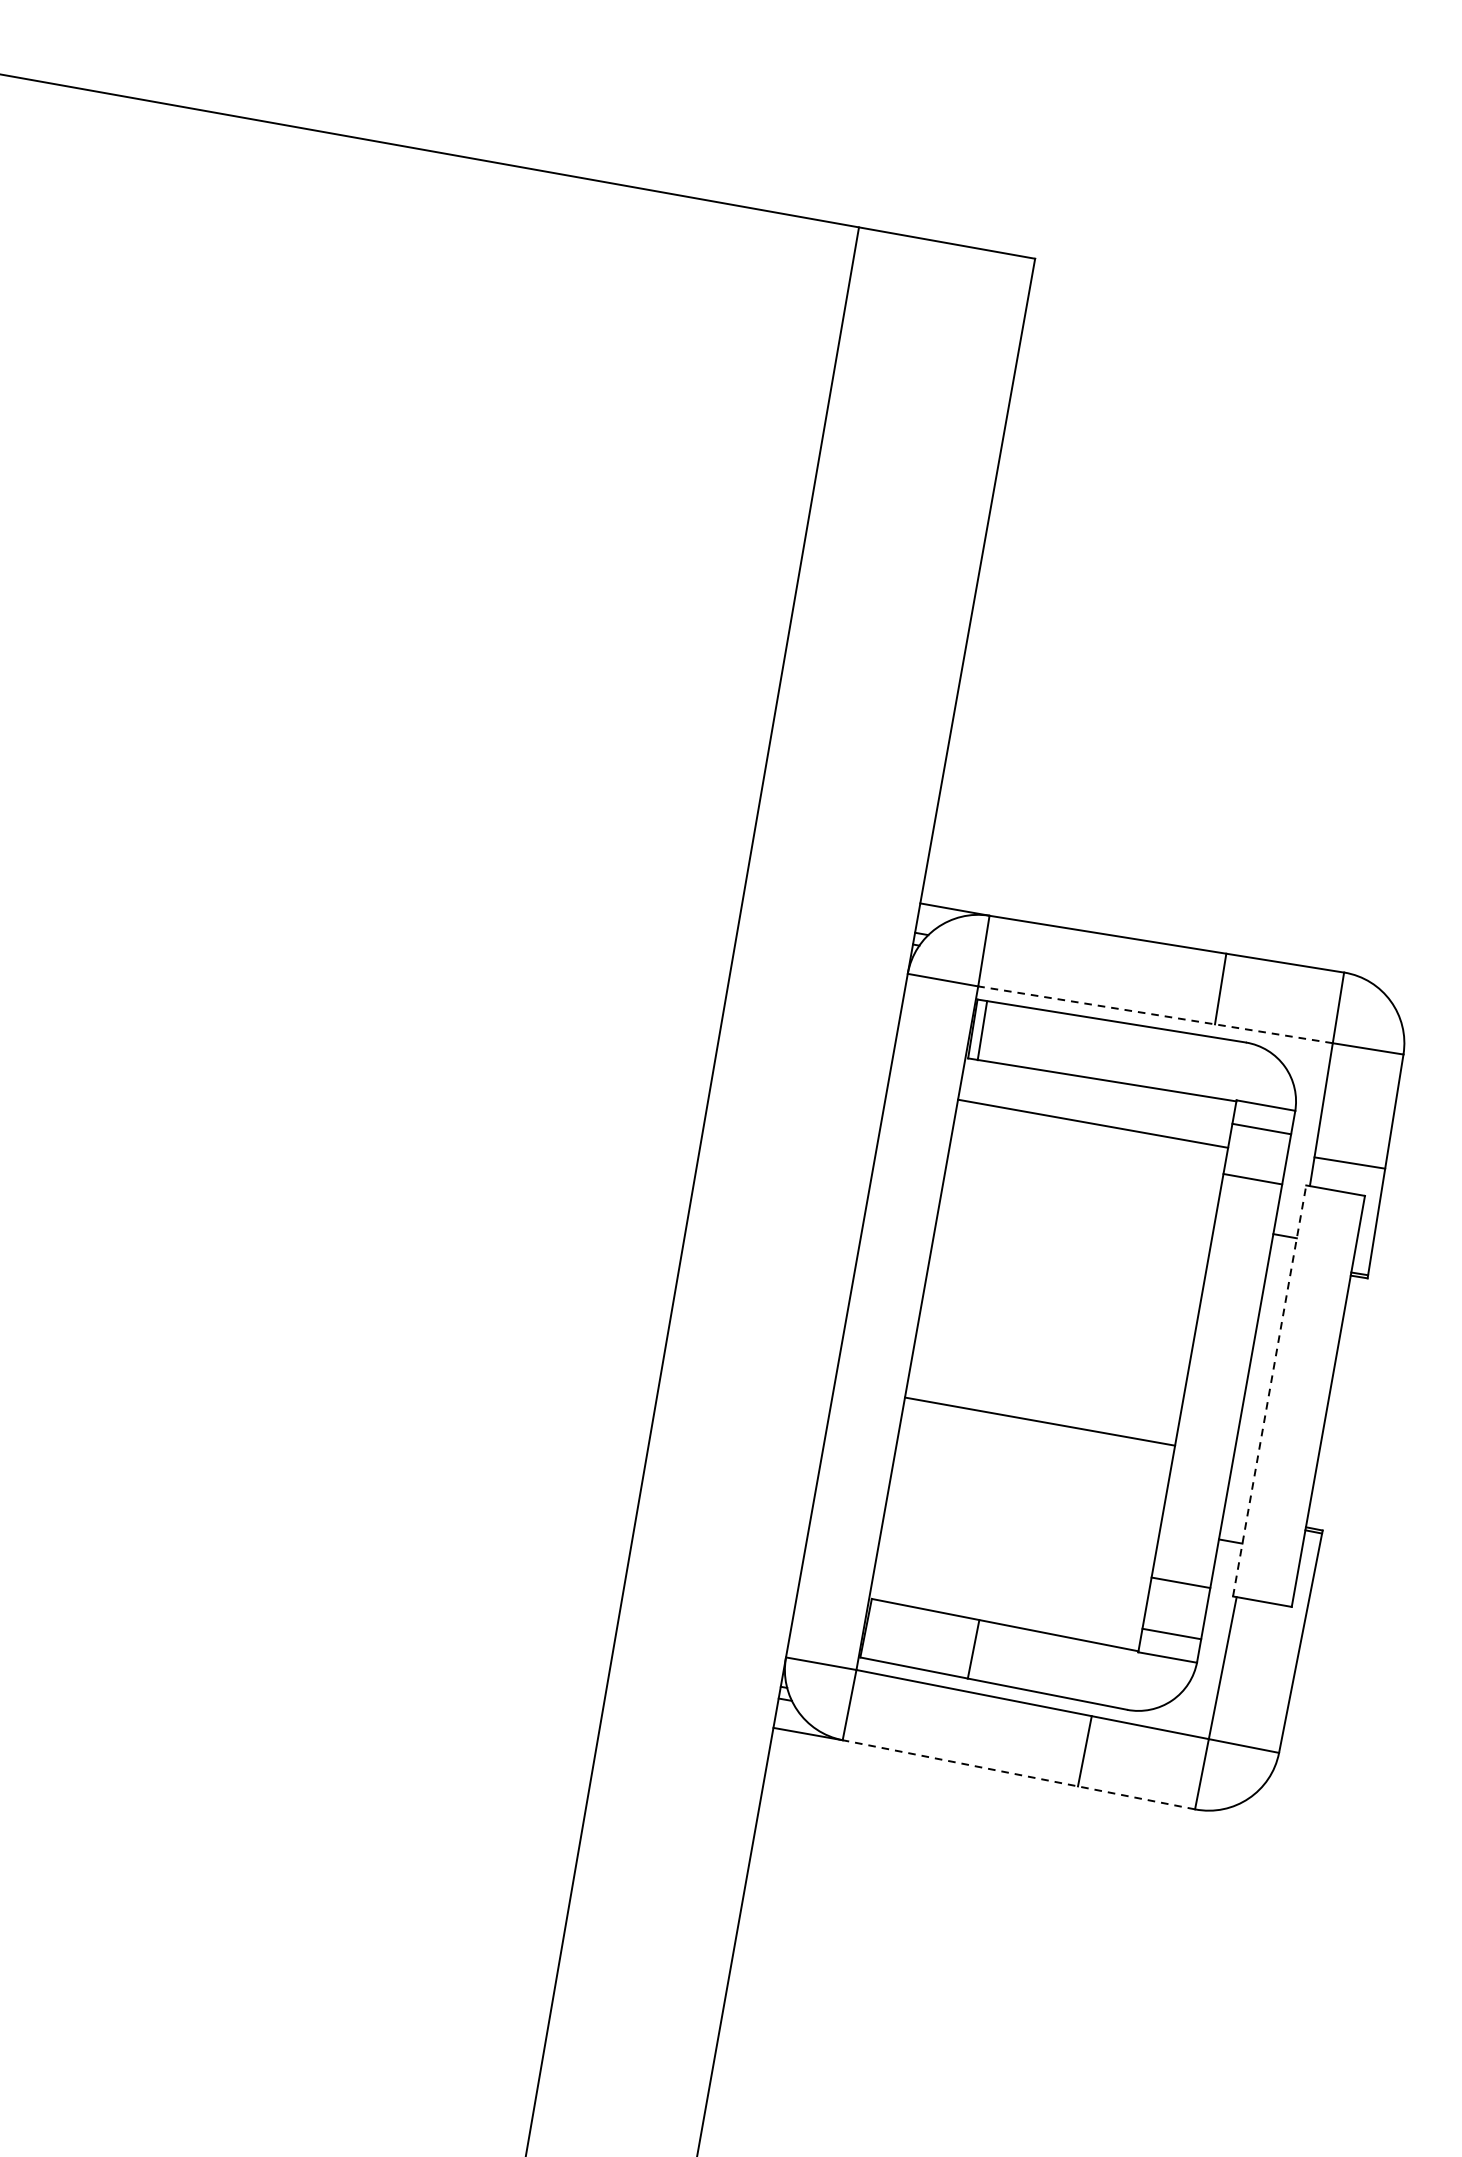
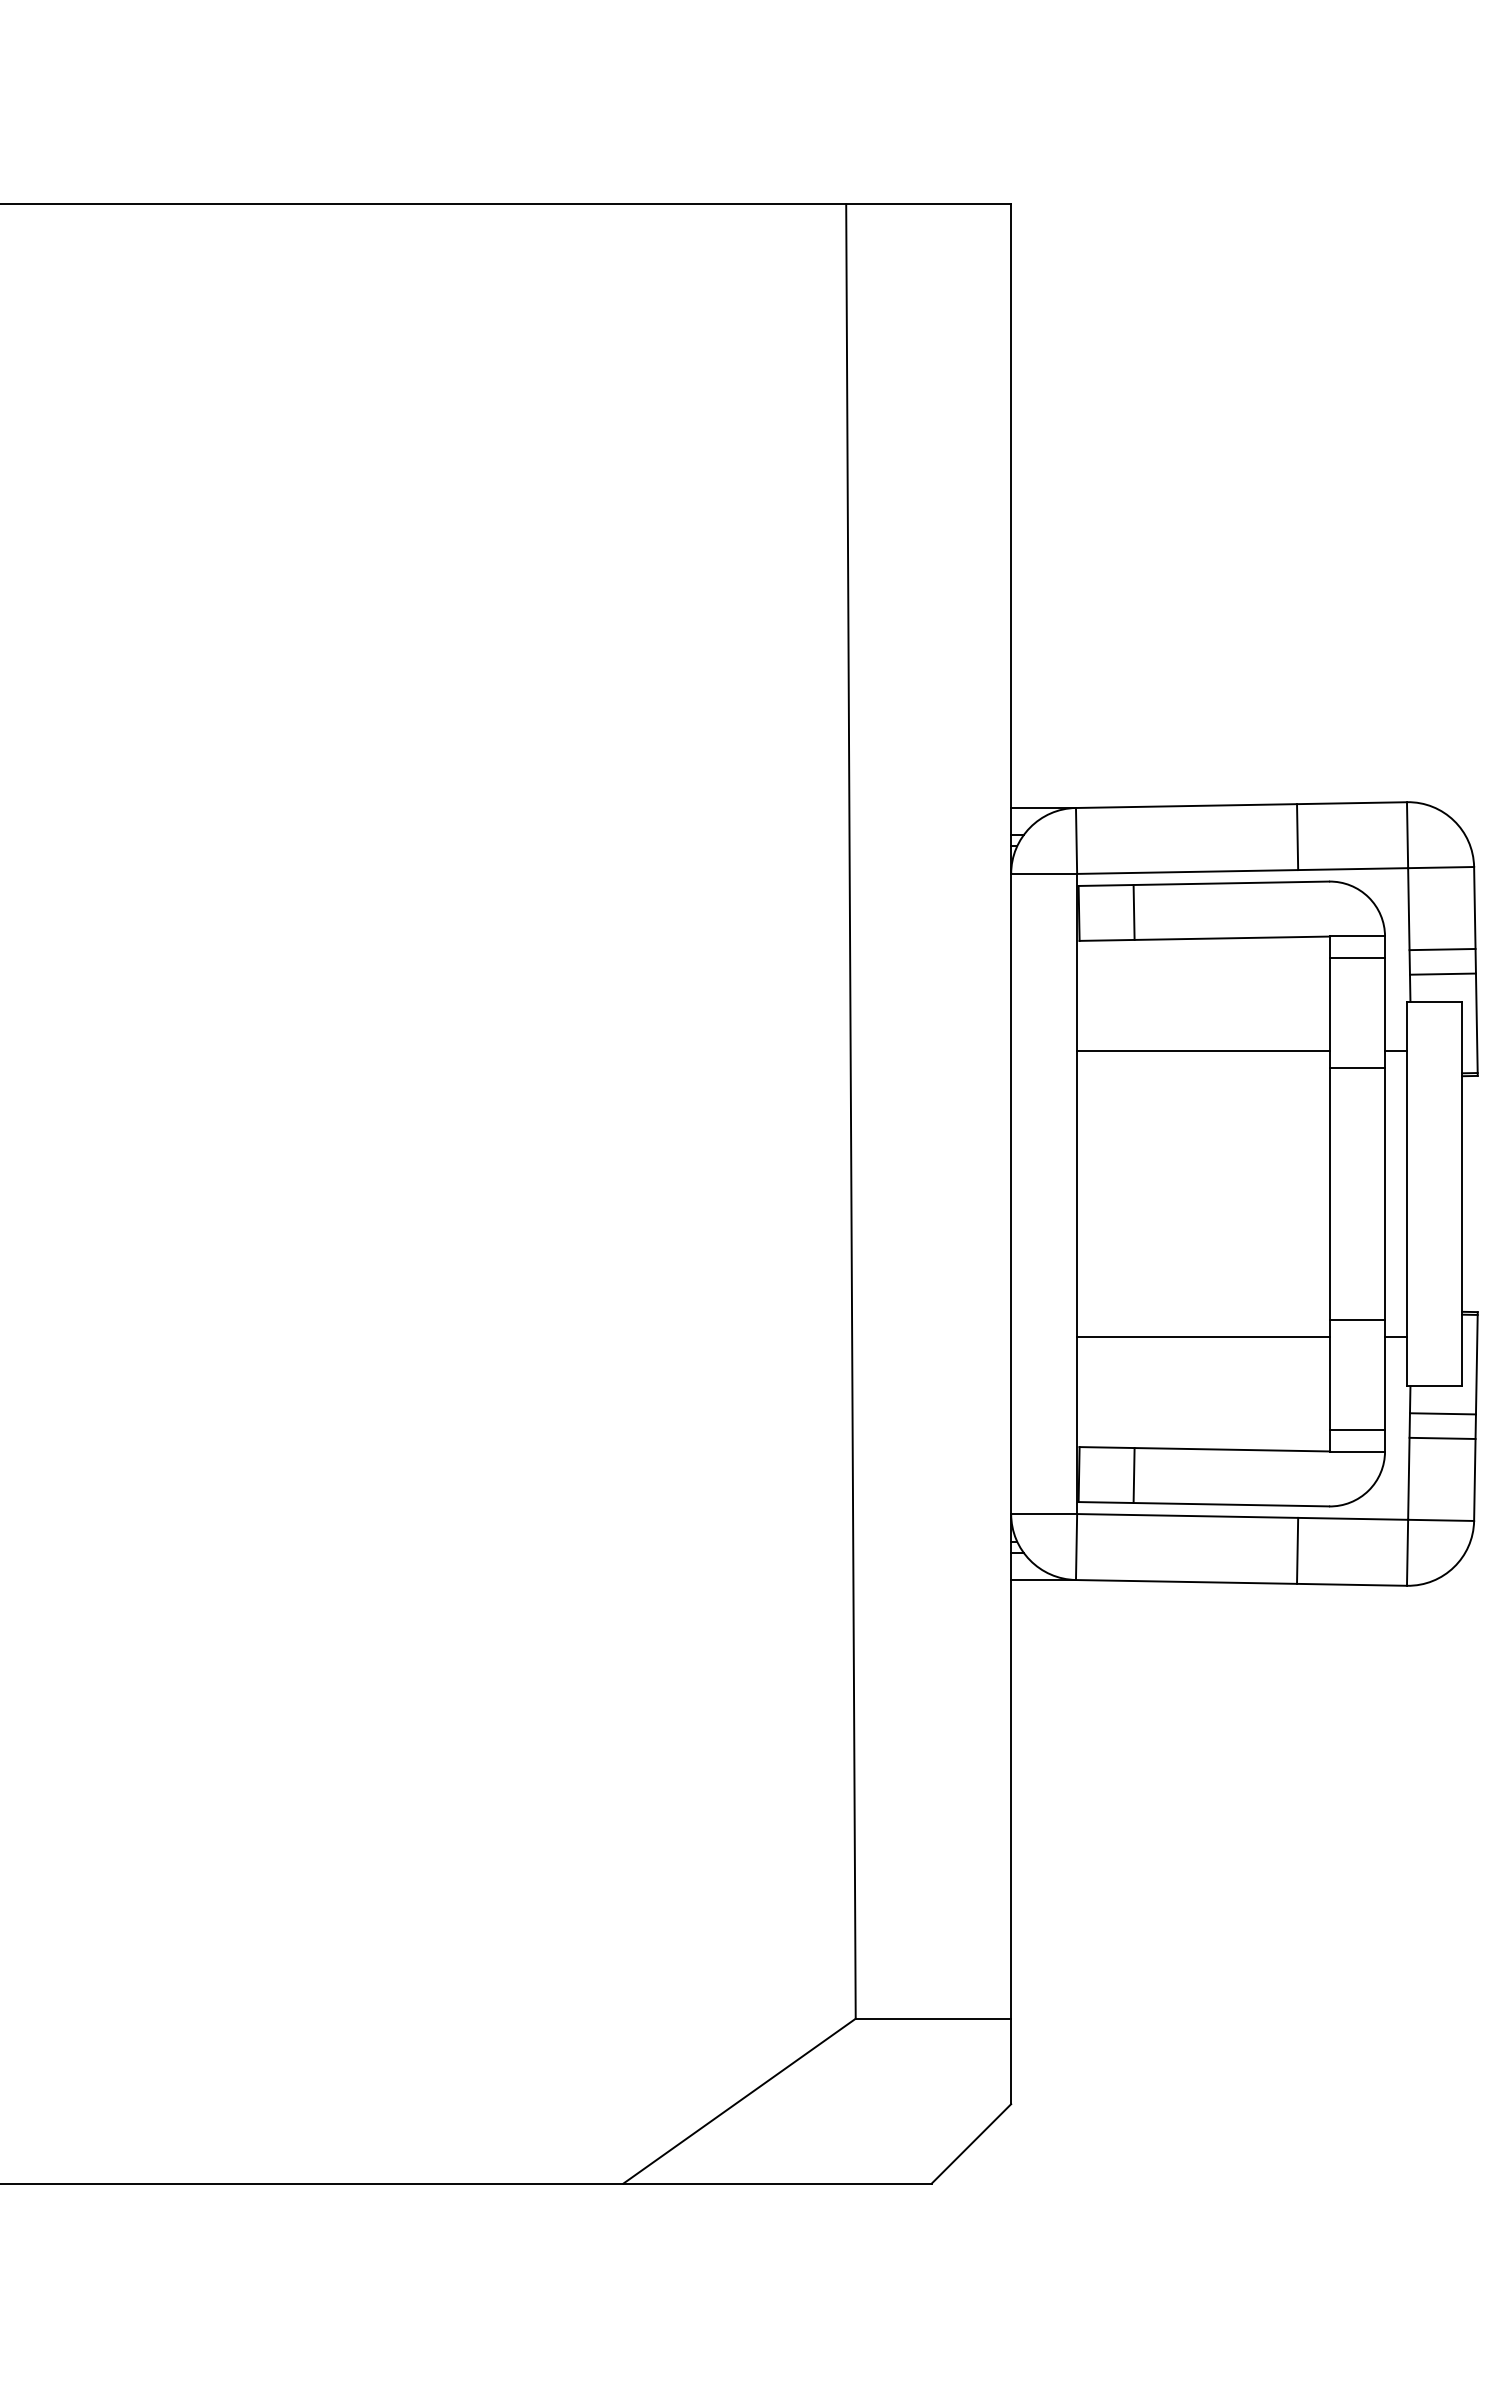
line: (1155, 1015) -> (1242, 871), dashed -> solid
line: (981, 1029) -> (1133, 911), moved
line: (1092, 1124) -> (1203, 1051), moved
line: (1354, 1136) -> (1442, 949), added
line: (1252, 1179) -> (1357, 1067), moved
line: (1270, 1390) -> (1407, 1193), dashed -> solid
line: (1040, 1421) -> (1203, 1336), moved
line: (1180, 1582) -> (1357, 1320), moved
line: (1265, 1632) -> (1442, 1413), added
line: (972, 1649) -> (1133, 1475), moved
line: (1261, 1657) -> (1442, 1437), added
line: (1018, 1774) -> (1241, 1582), dashed -> solid

